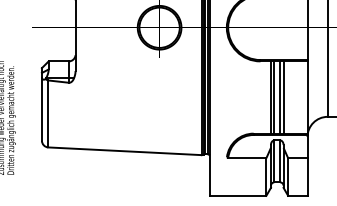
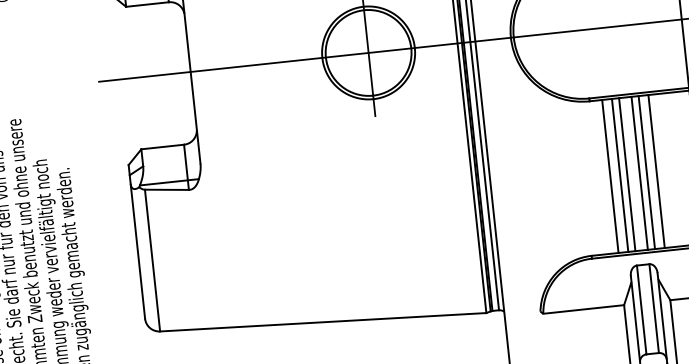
line: (266, 97) -> (610, 176), added
line: (288, 97) -> (657, 171), added

